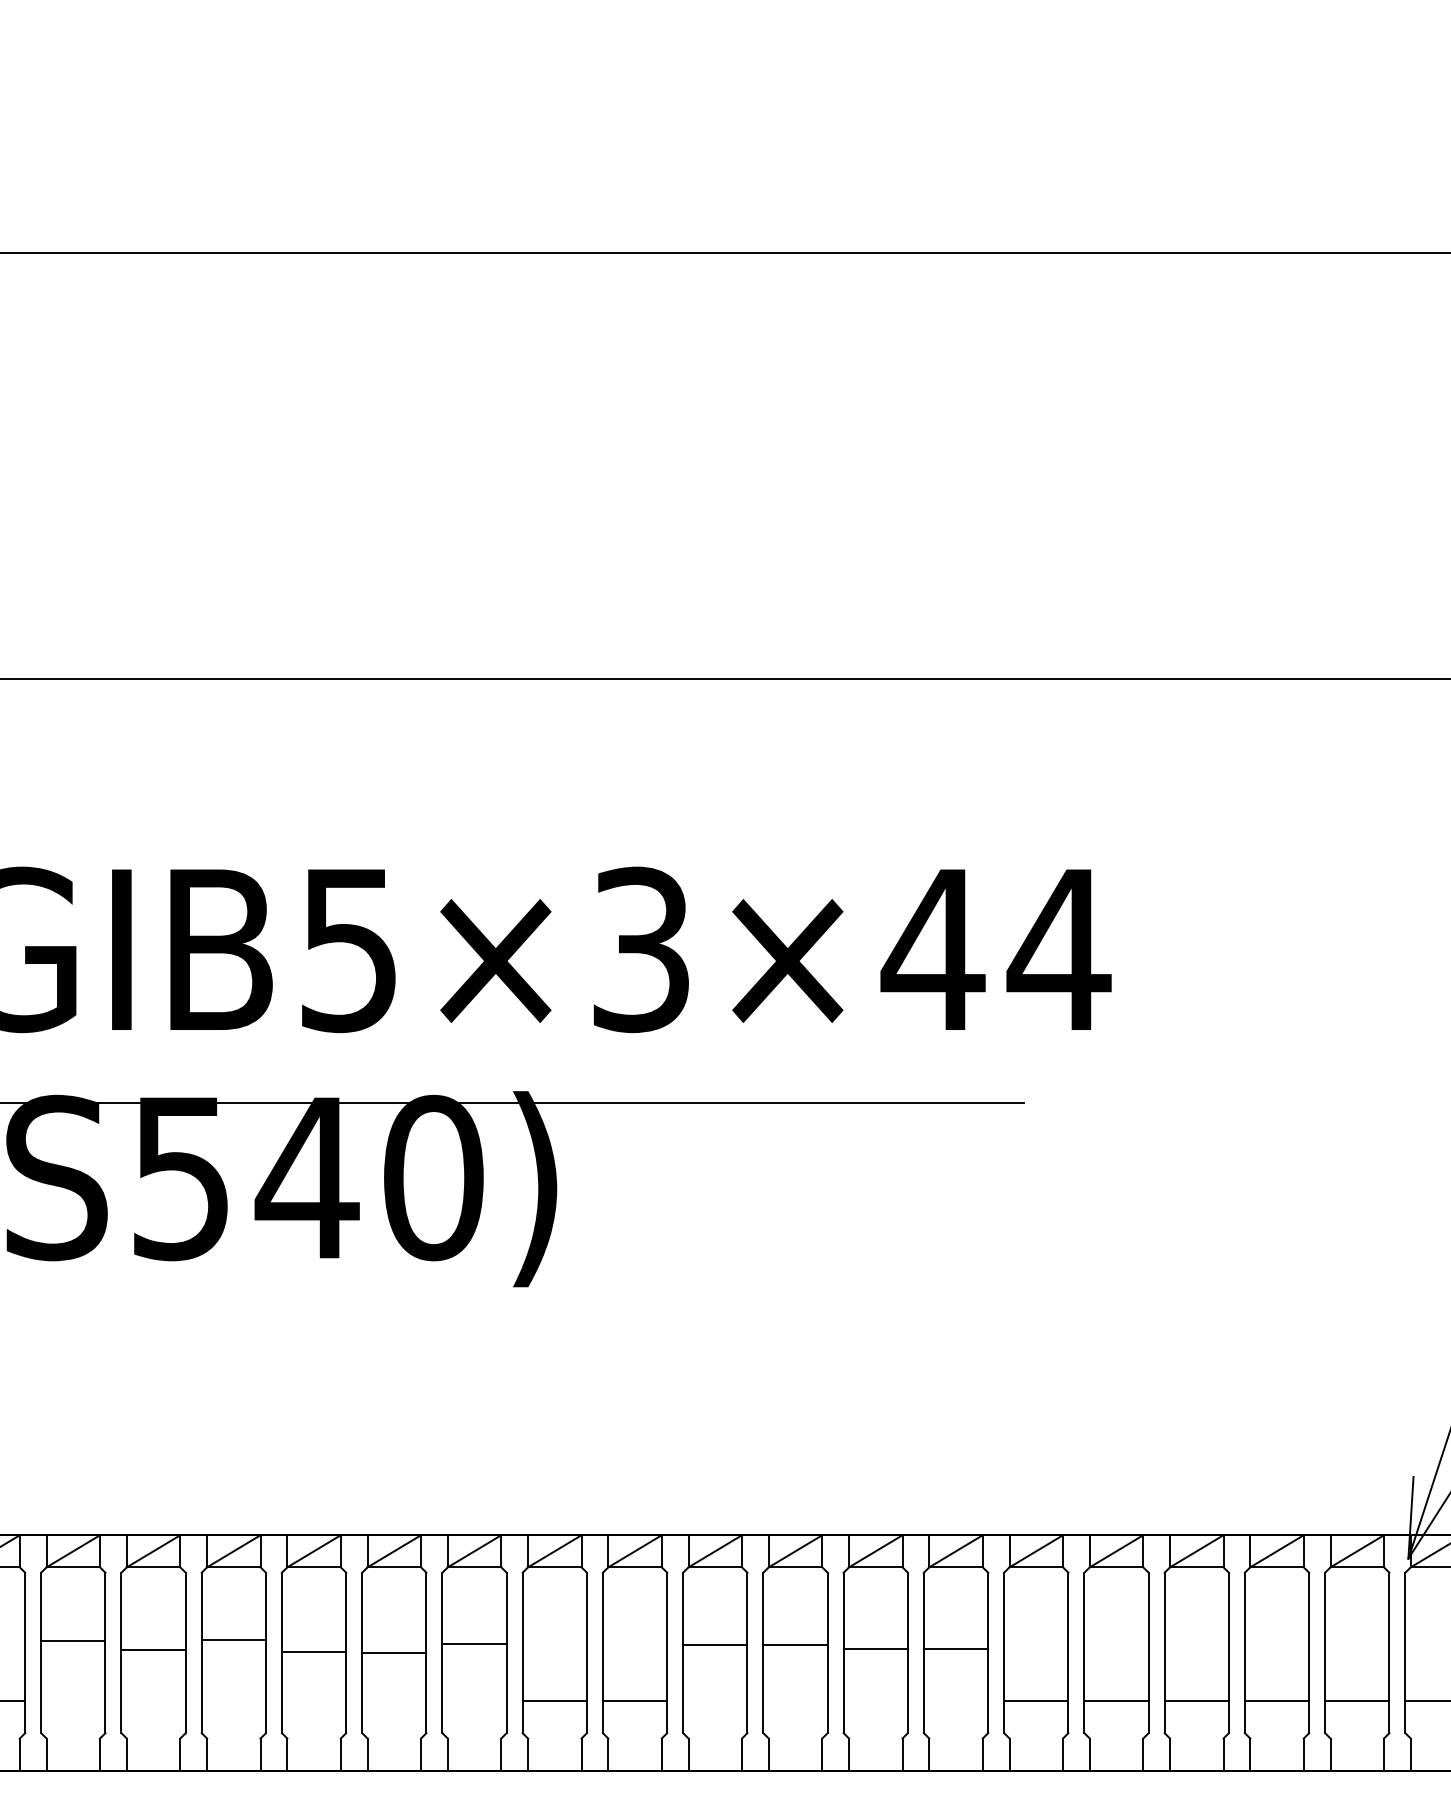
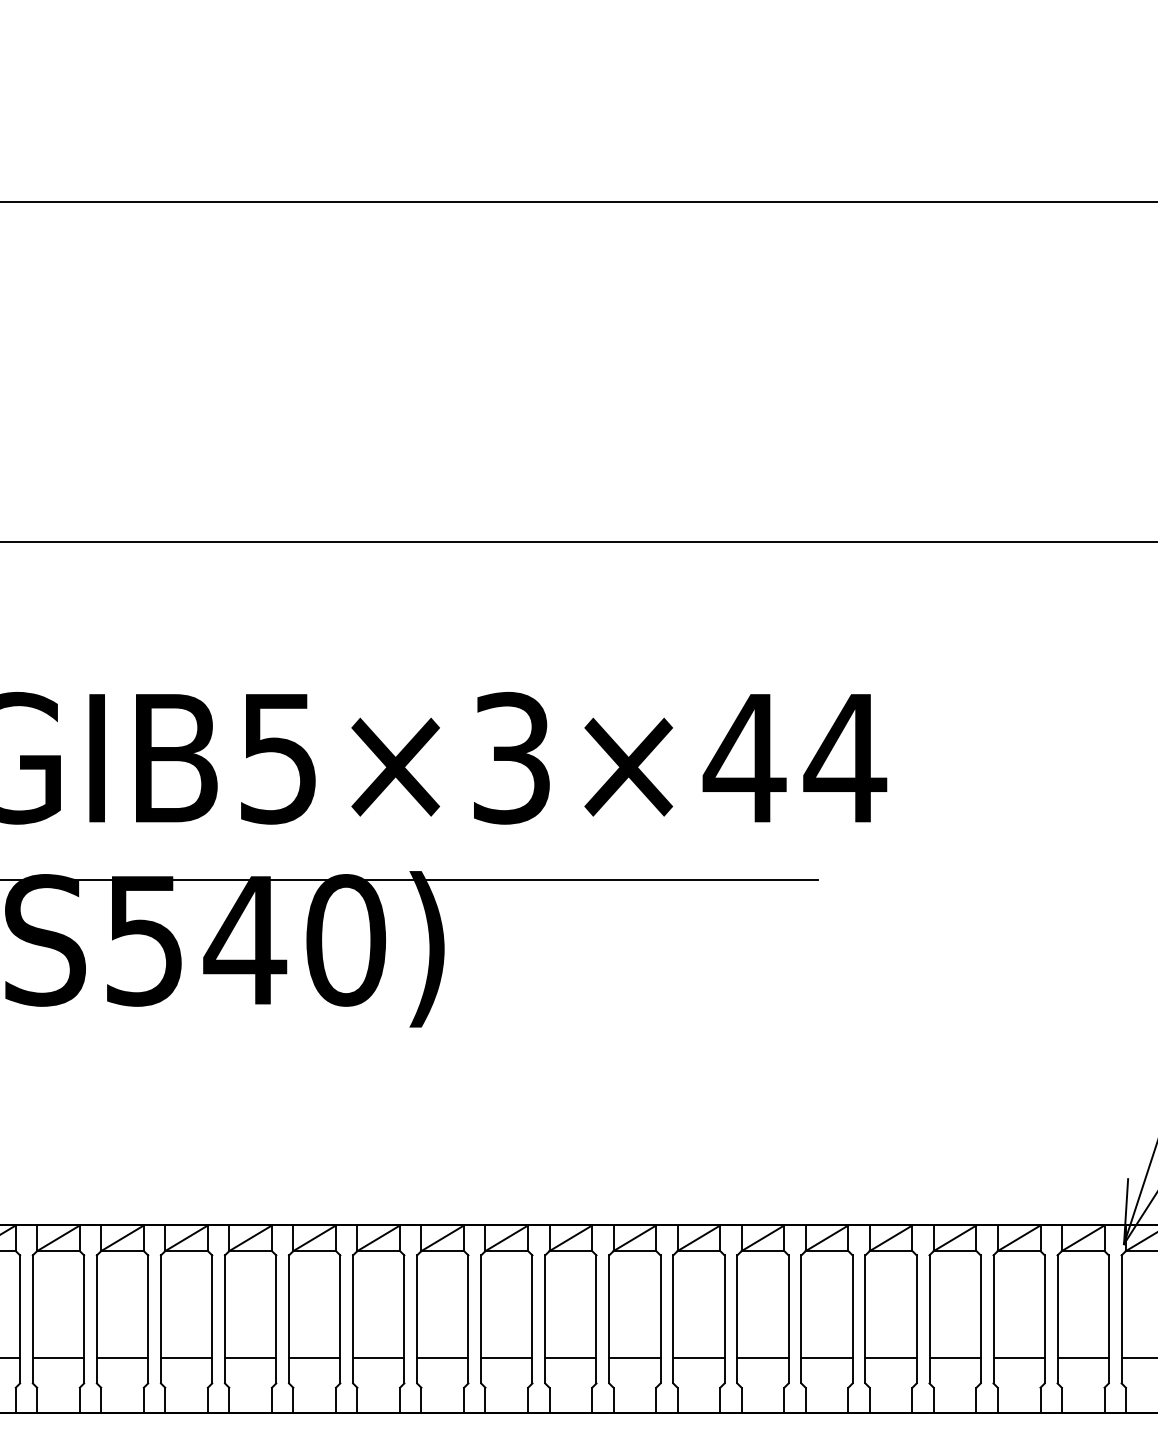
line: (233, 1640) -> (186, 1358), moved
line: (73, 1641) -> (58, 1358), moved
line: (474, 1644) -> (378, 1358), moved
line: (715, 1645) -> (571, 1358), moved
line: (795, 1645) -> (634, 1358), moved
line: (875, 1649) -> (698, 1358), moved
line: (955, 1649) -> (762, 1358), moved
line: (153, 1650) -> (122, 1358), moved
line: (313, 1652) -> (250, 1358), moved
line: (394, 1653) -> (314, 1358), moved

